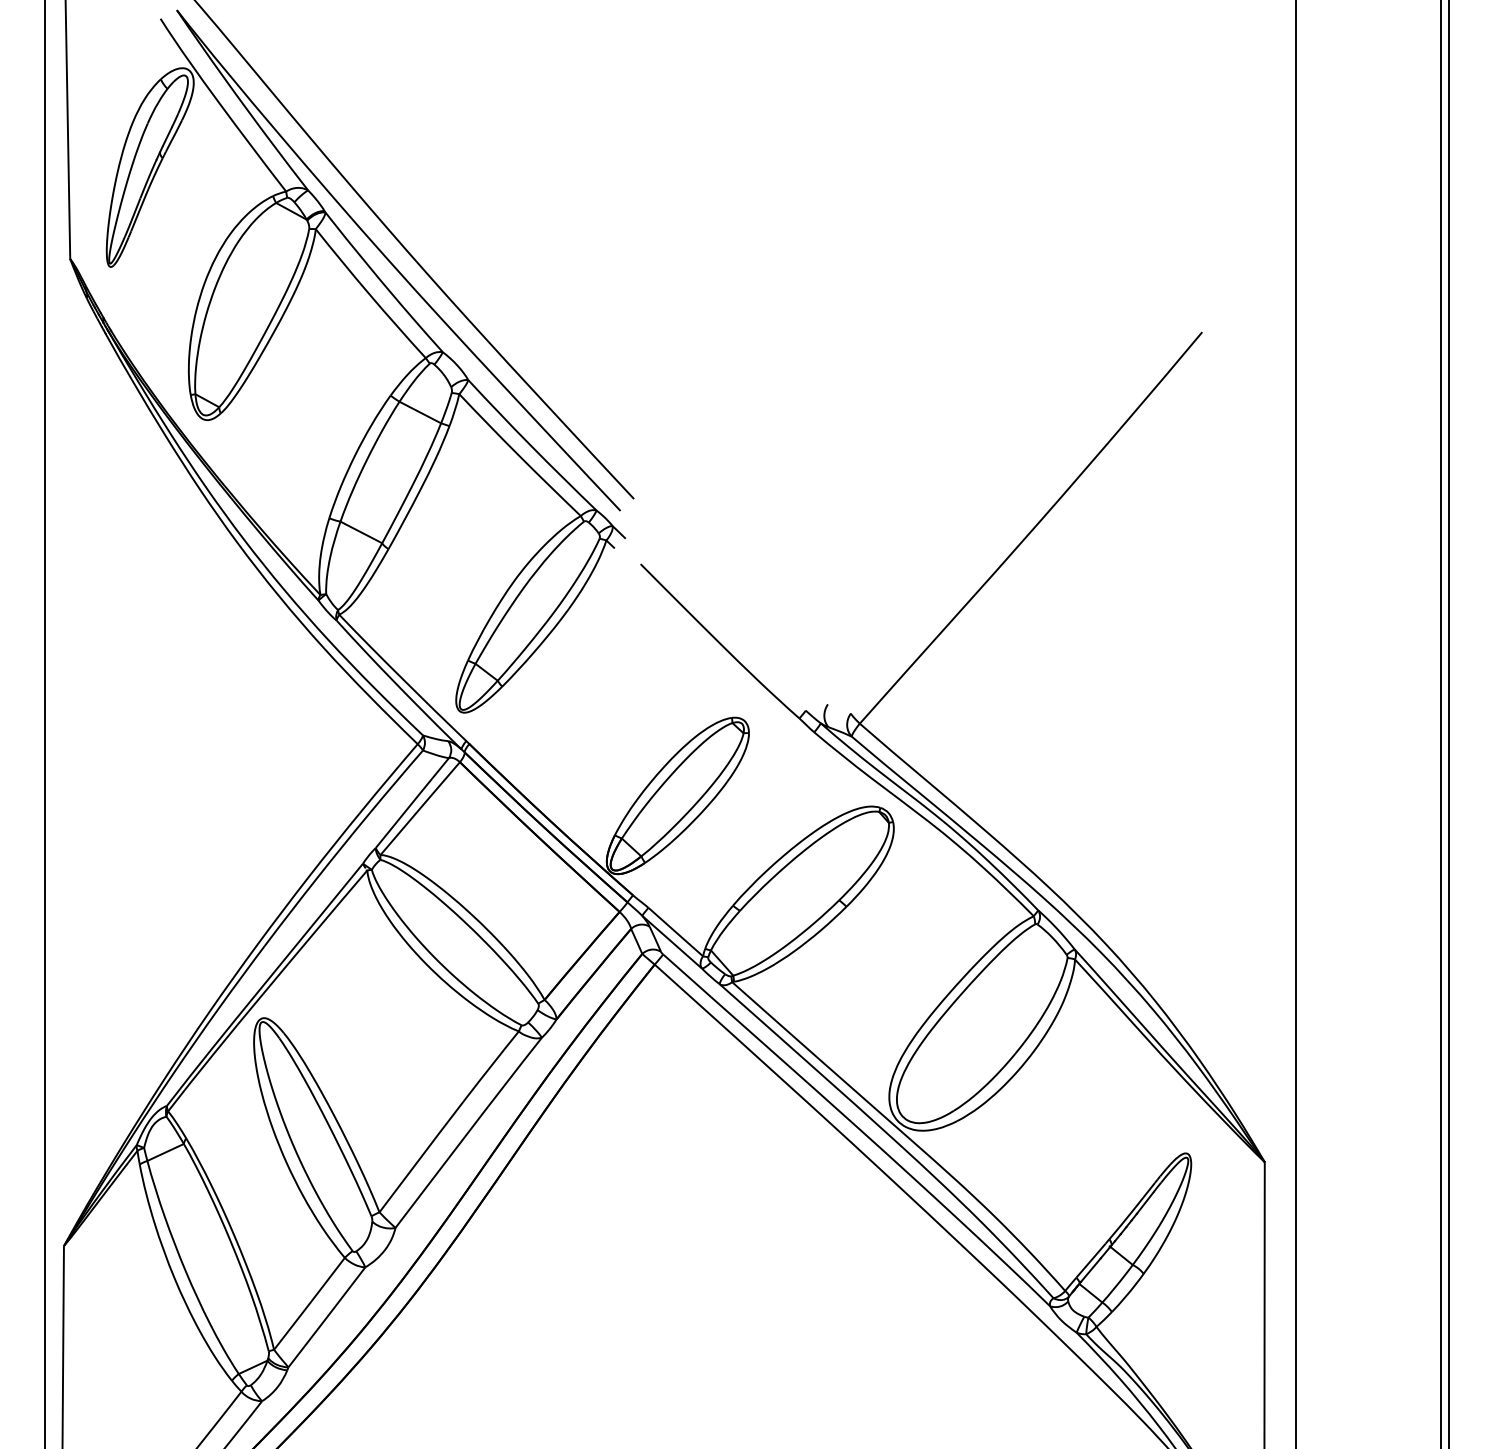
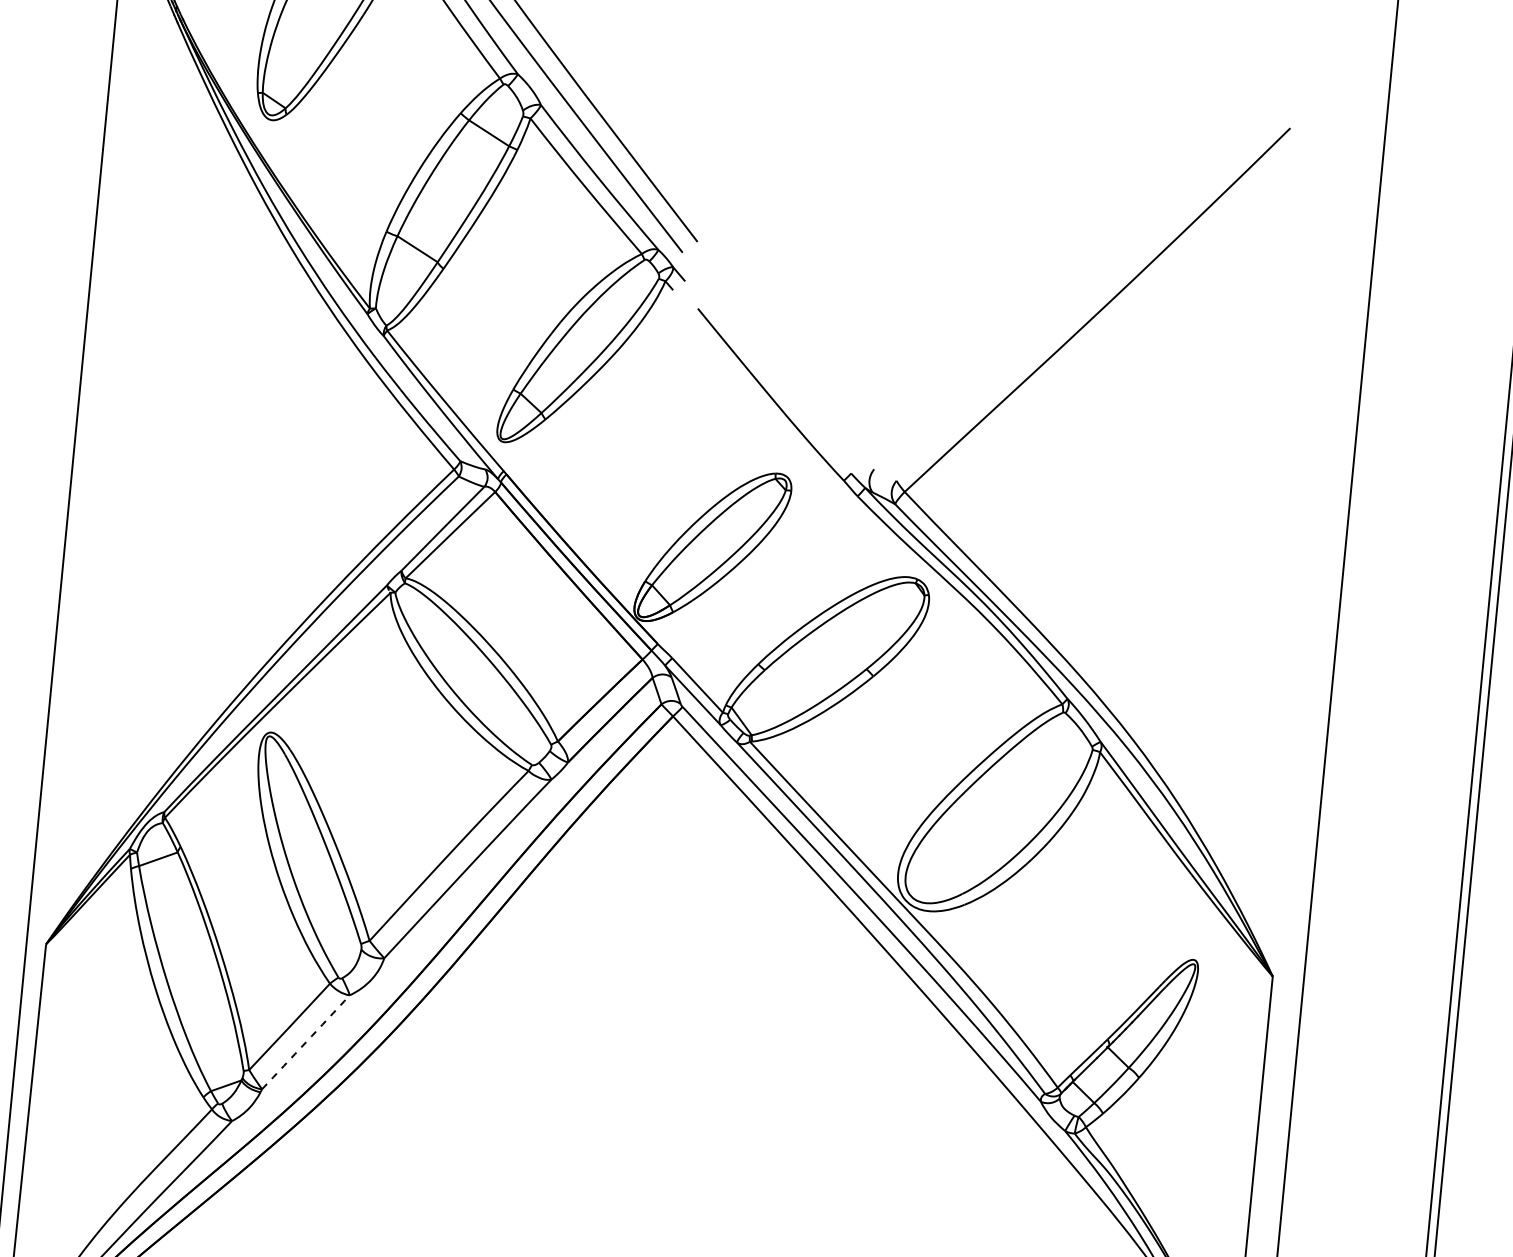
arc: (326, 1317) -> (305, 1042), solid -> dashed

